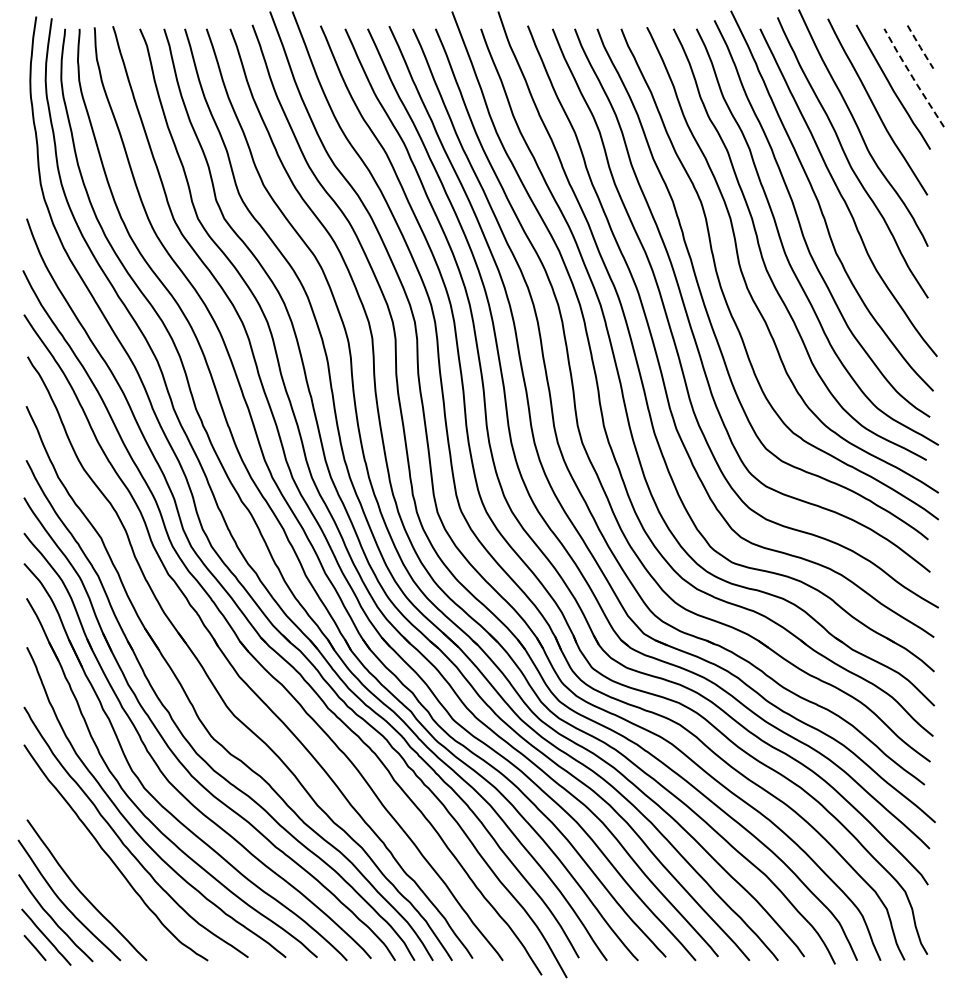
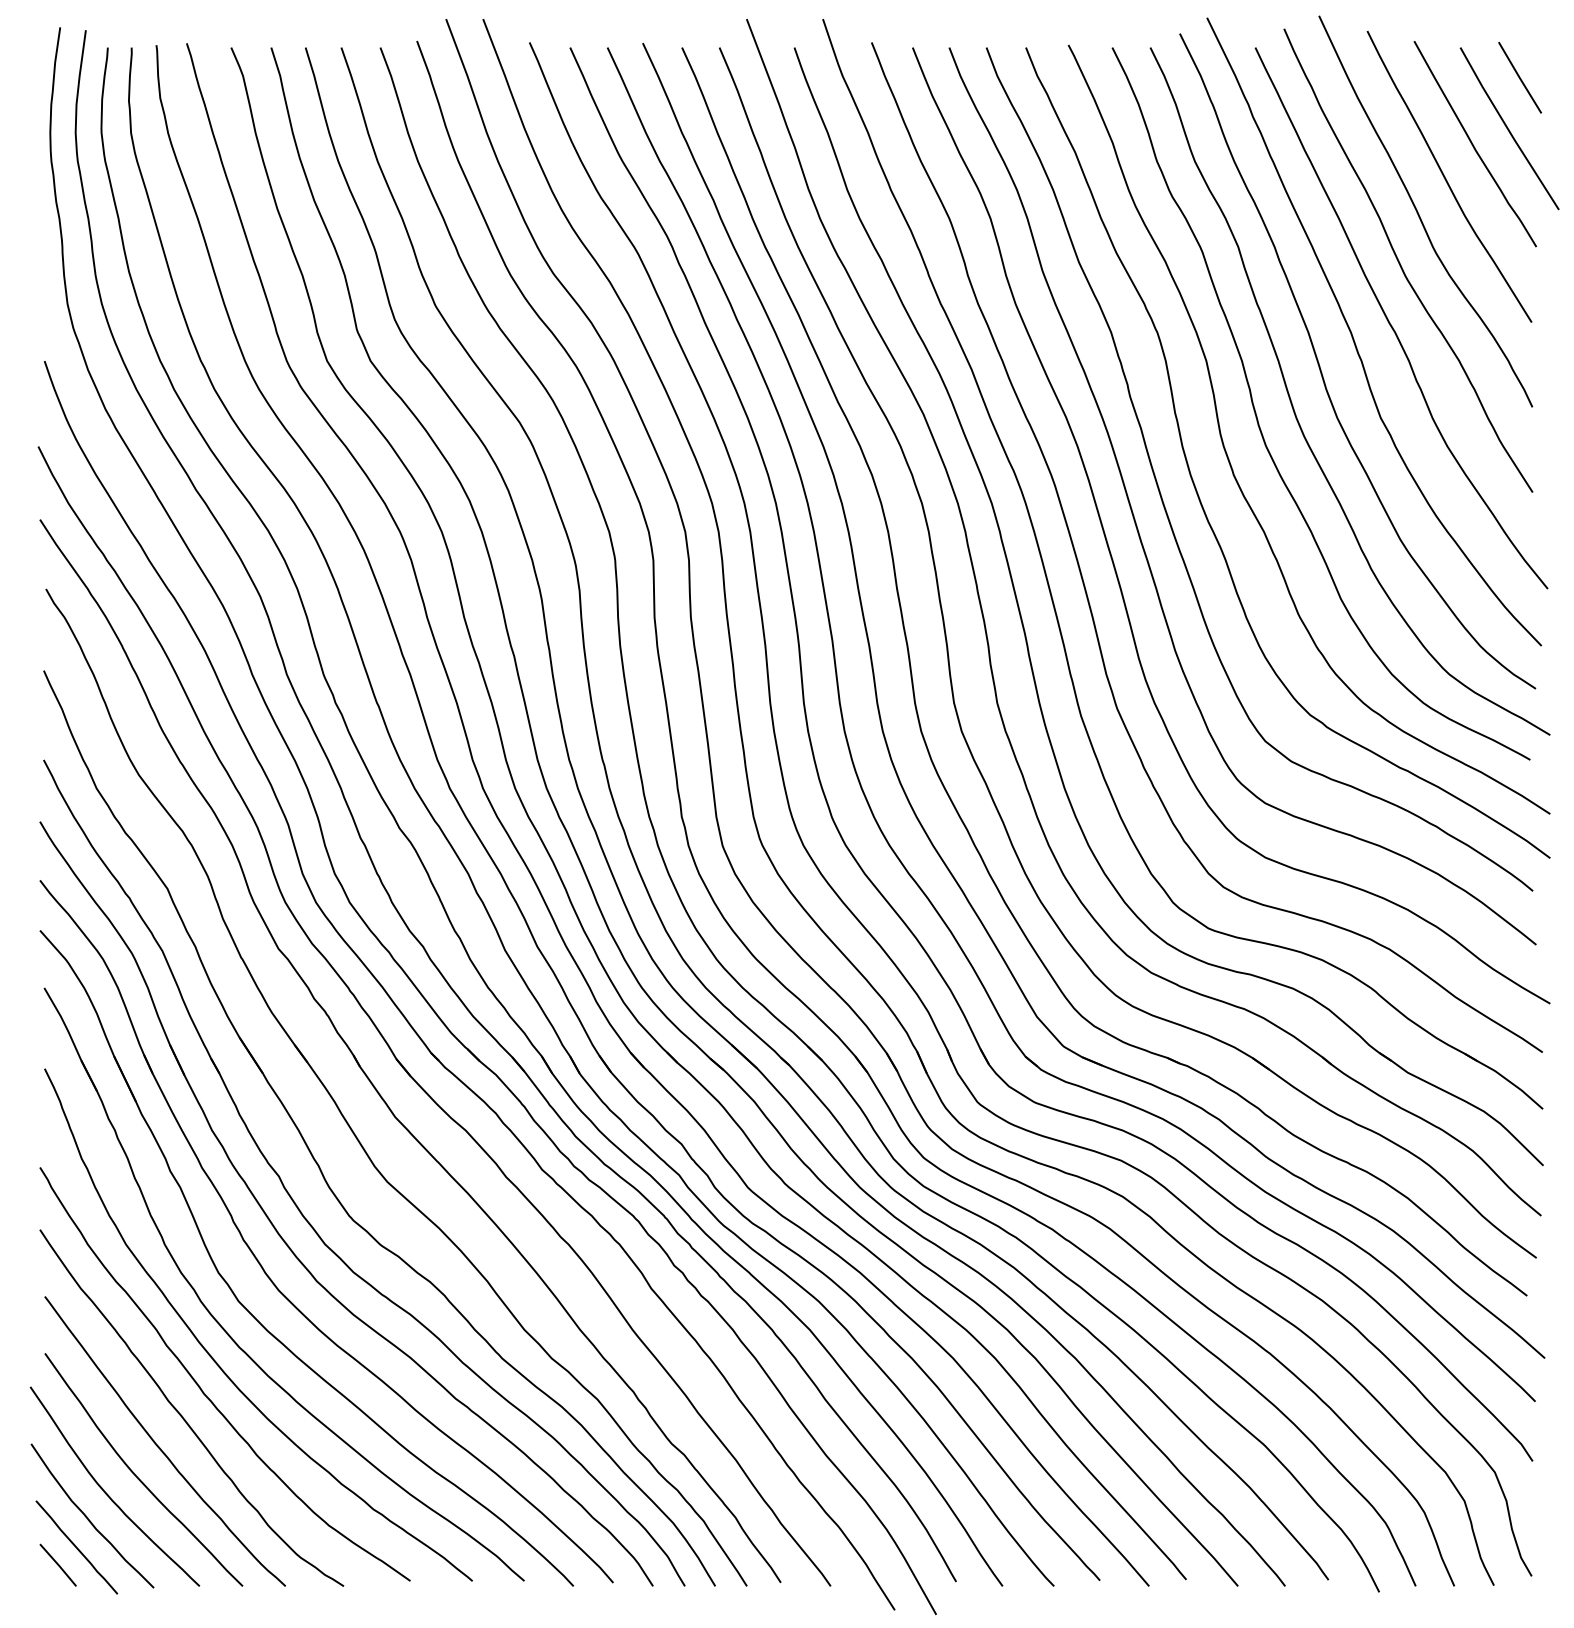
line: (920, 47) -> (1520, 78), dashed -> solid
line: (913, 78) -> (1508, 129), dashed -> solid
curve: (96, 875) -> (159, 1445), added

